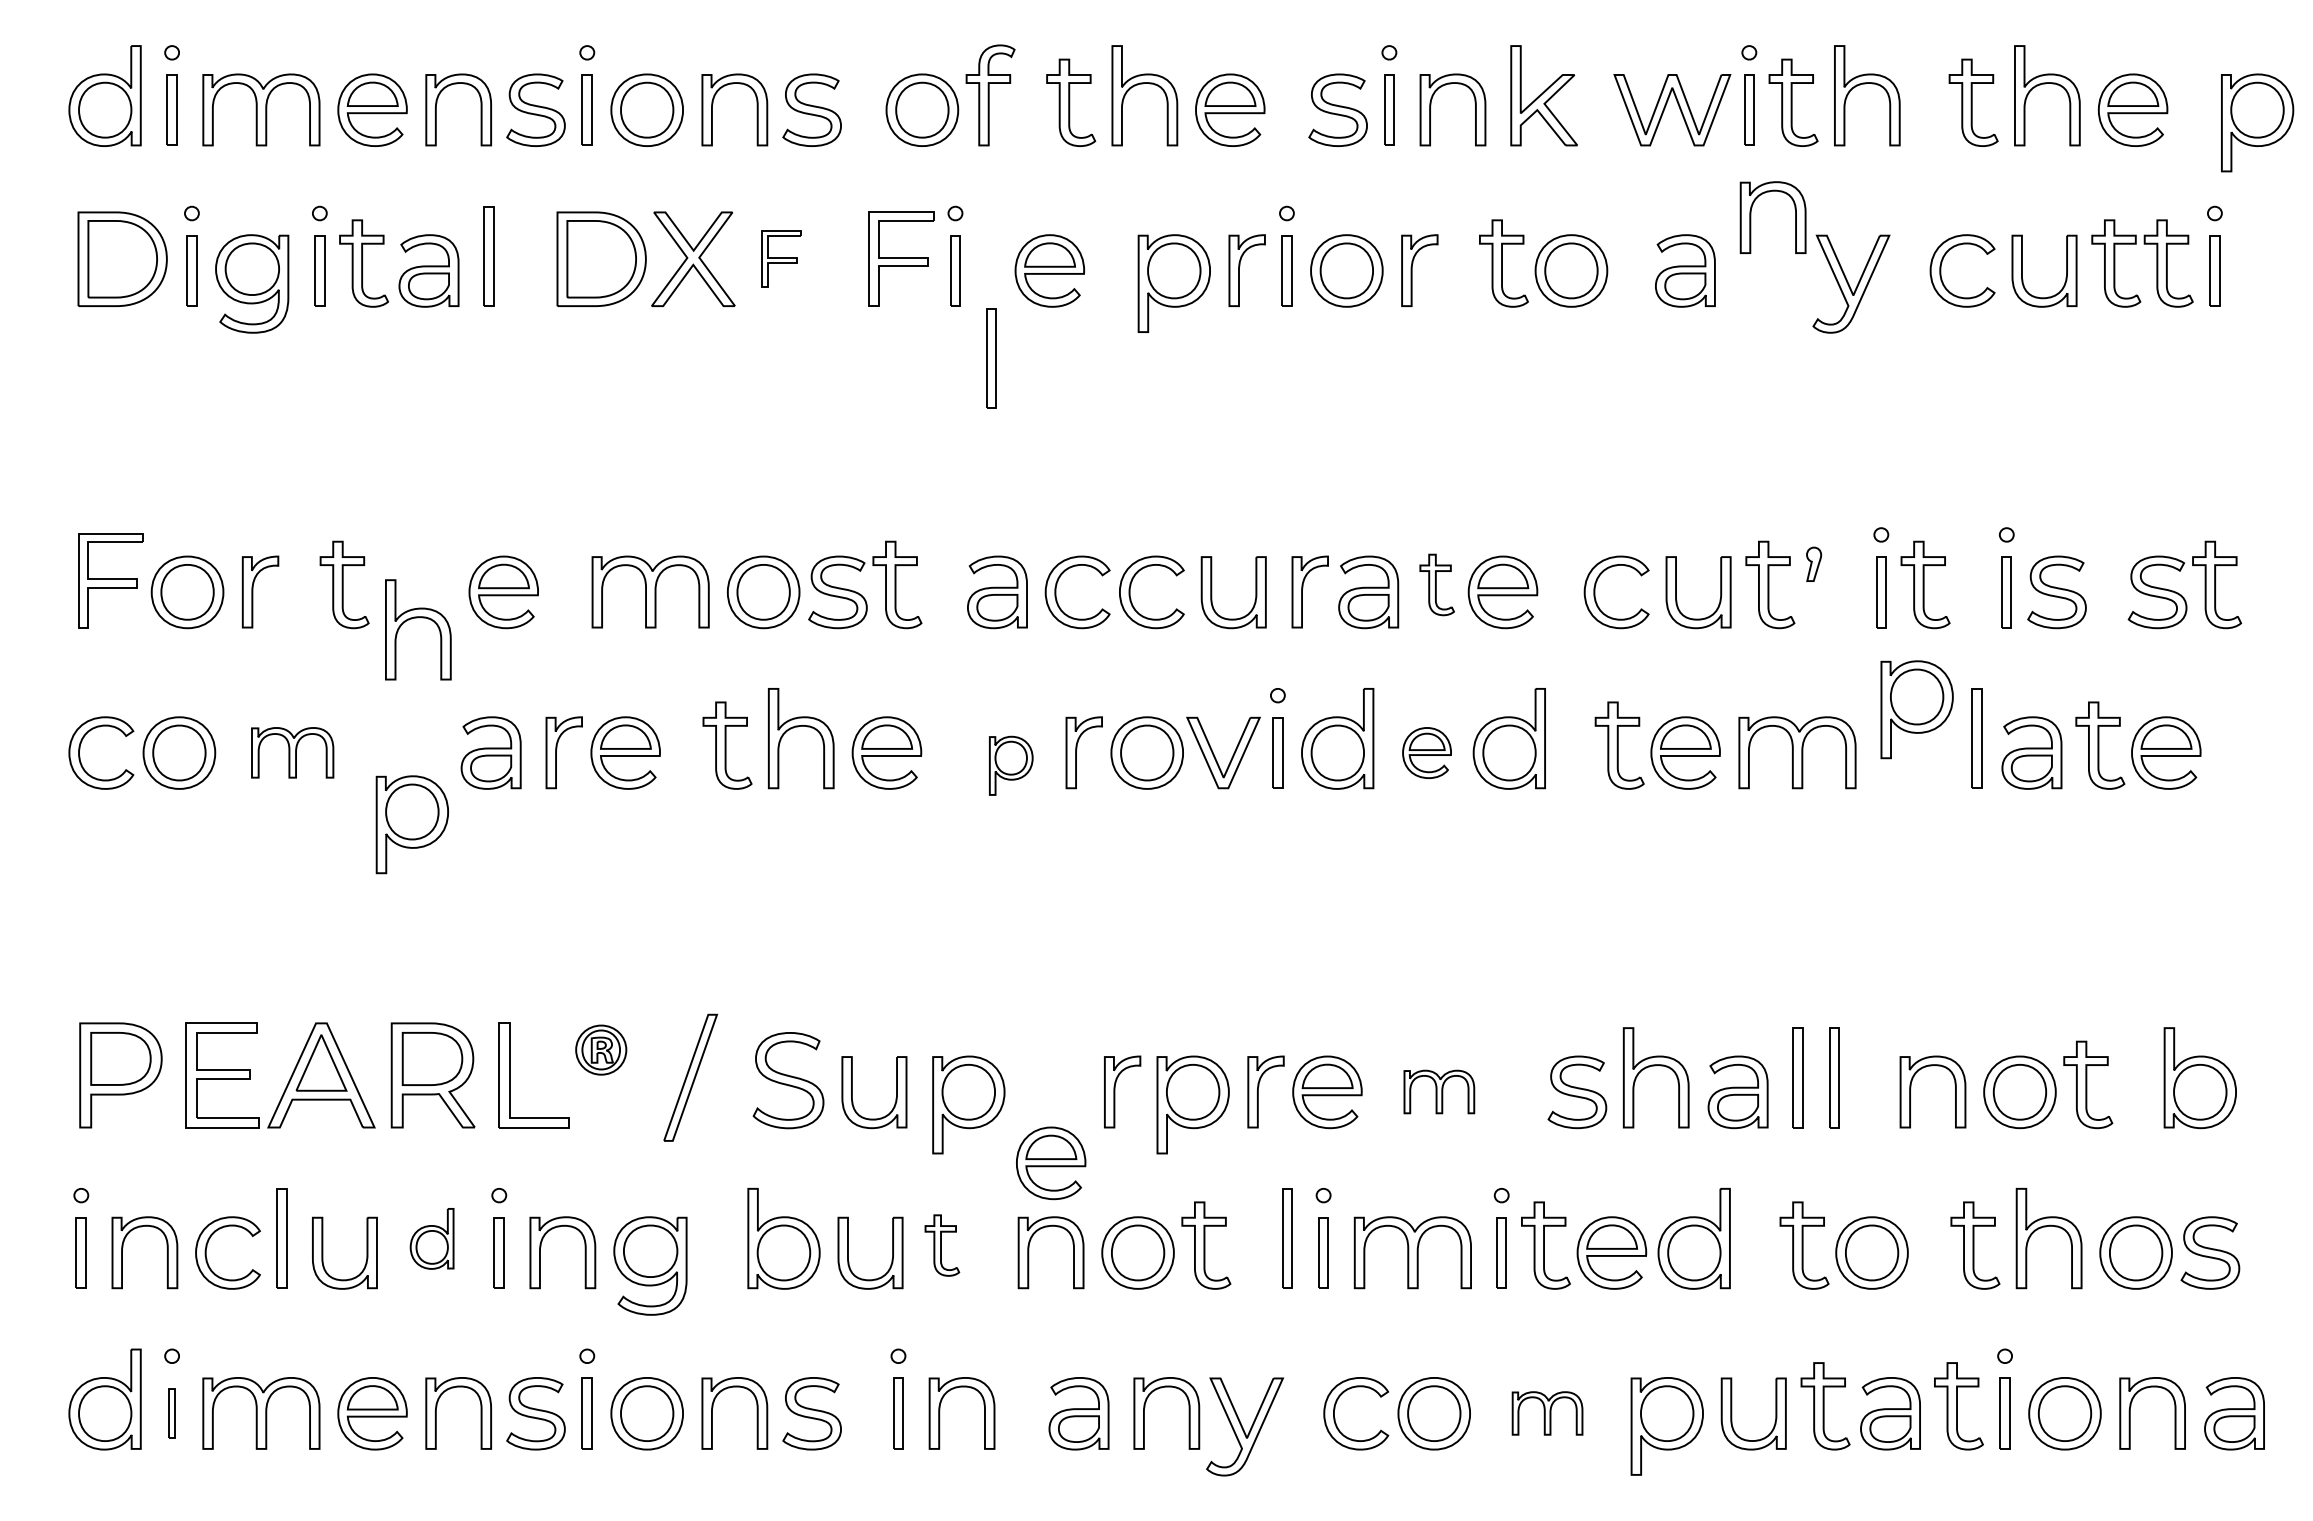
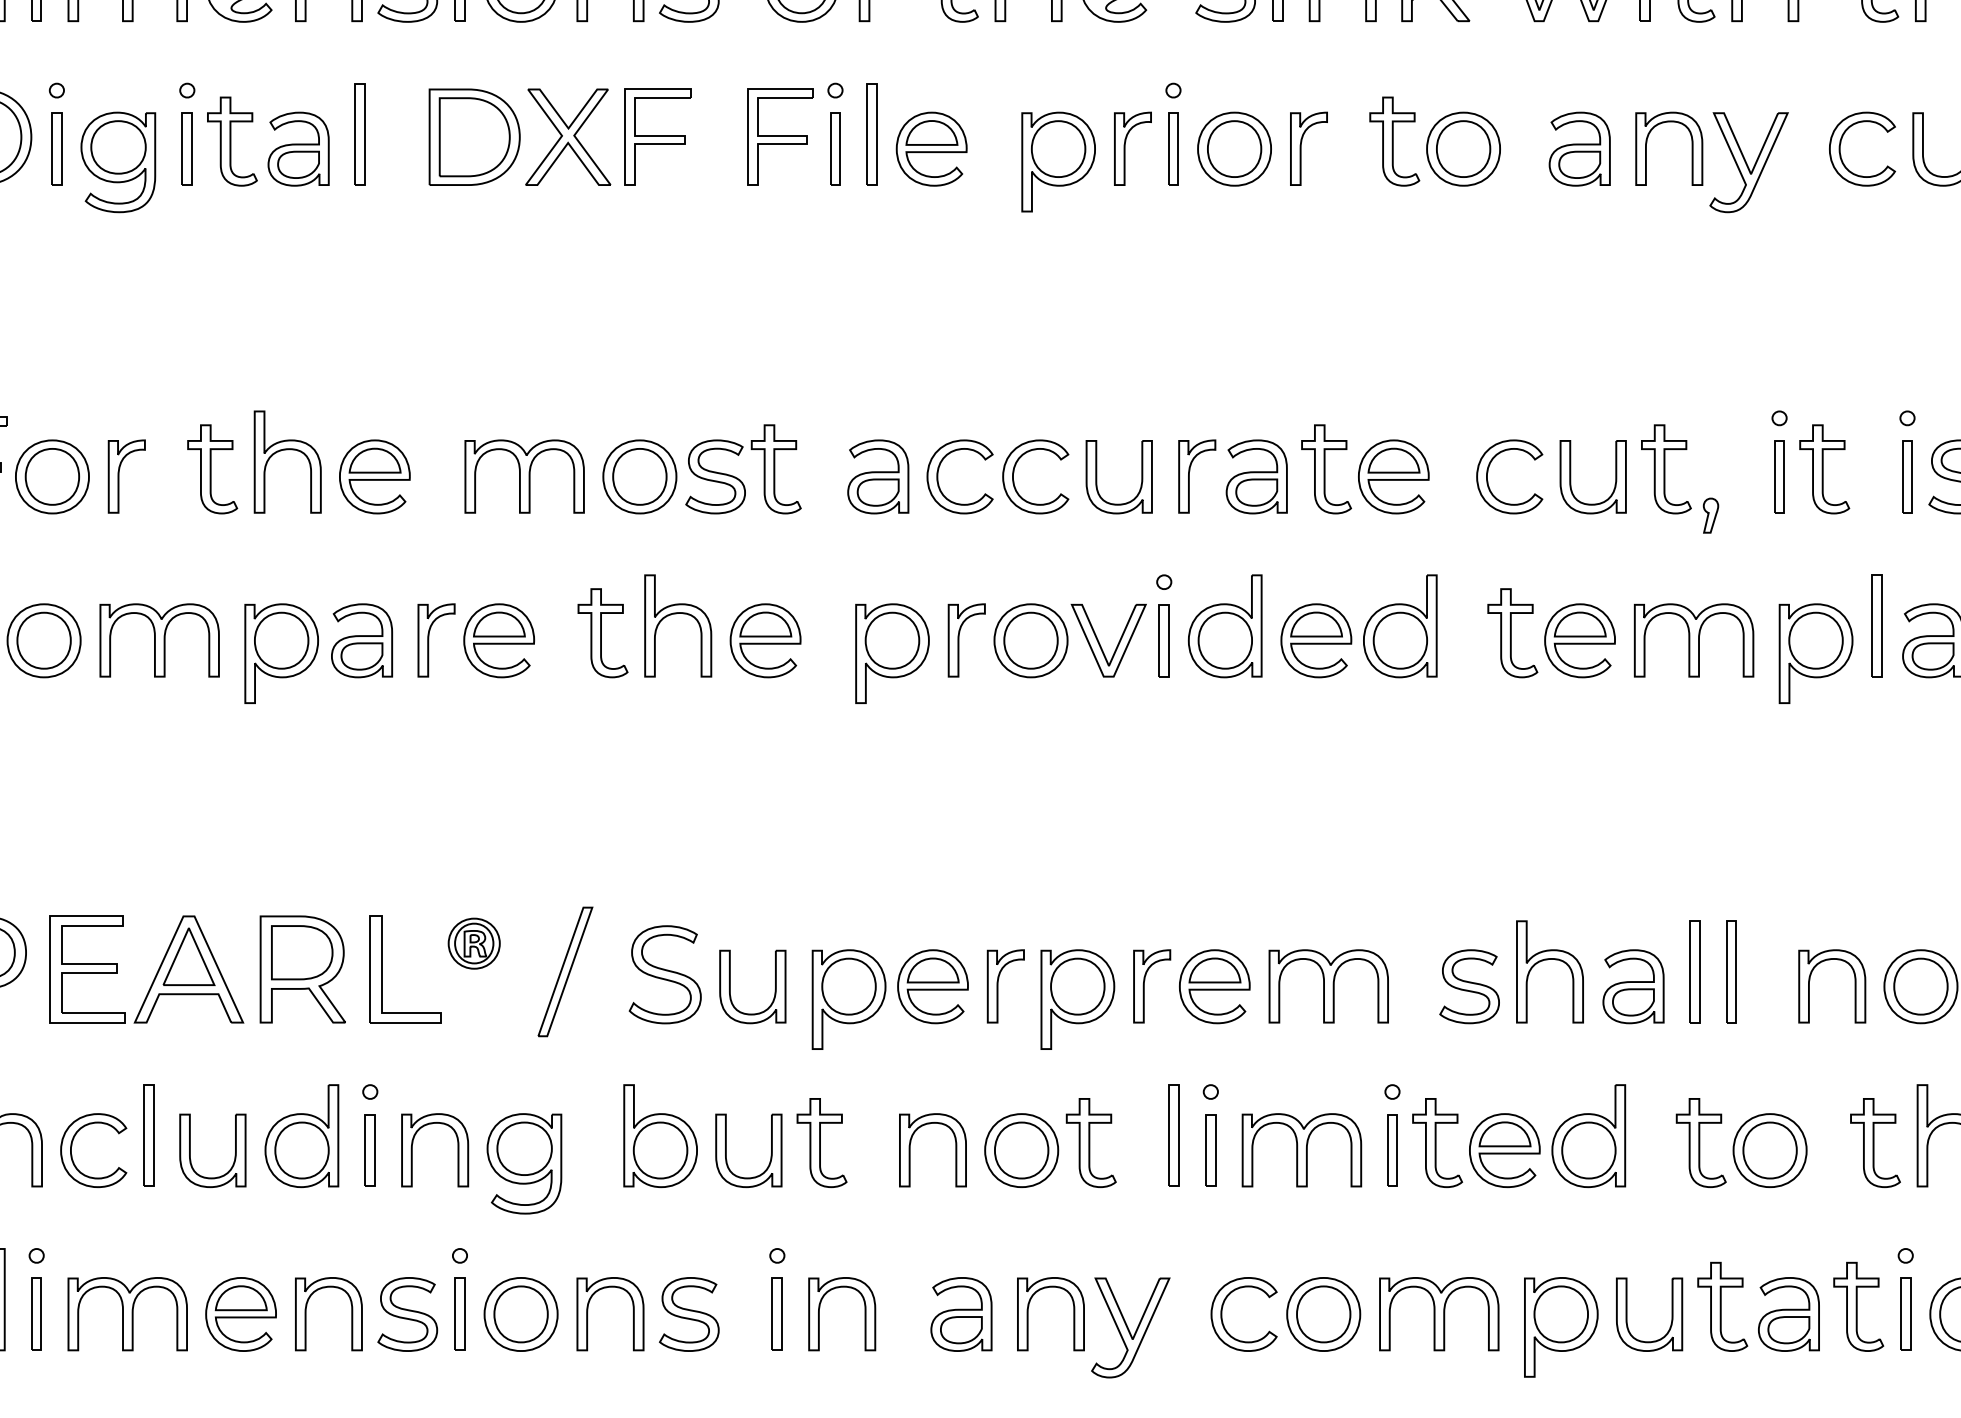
part: (1751, 217) -> (1647, 148), moved
part: (781, 258) -> (658, 136), size x1.67
part: (991, 358) -> (872, 134), moved
part: (1814, 563) -> (1711, 514), moved
part: (1437, 584) -> (1326, 468), size x1.43
part: (418, 618) -> (287, 450), moved
part: (1916, 709) -> (1815, 653), moved
part: (292, 752) -> (159, 640), size x1.43
part: (1426, 752) -> (1315, 640), size x1.43
part: (1010, 765) -> (891, 653), size x1.67
part: (411, 824) -> (280, 653), moved
part: (1439, 1091) -> (1329, 985), size x1.67
part: (1051, 1163) -> (933, 986), moved
part: (431, 1238) -> (301, 1135), size x1.67
part: (942, 1245) -> (822, 1142), size x1.43
part: (171, 1413) -> (36, 1314), size x1.43
part: (1547, 1413) -> (1439, 1314), size x1.67

